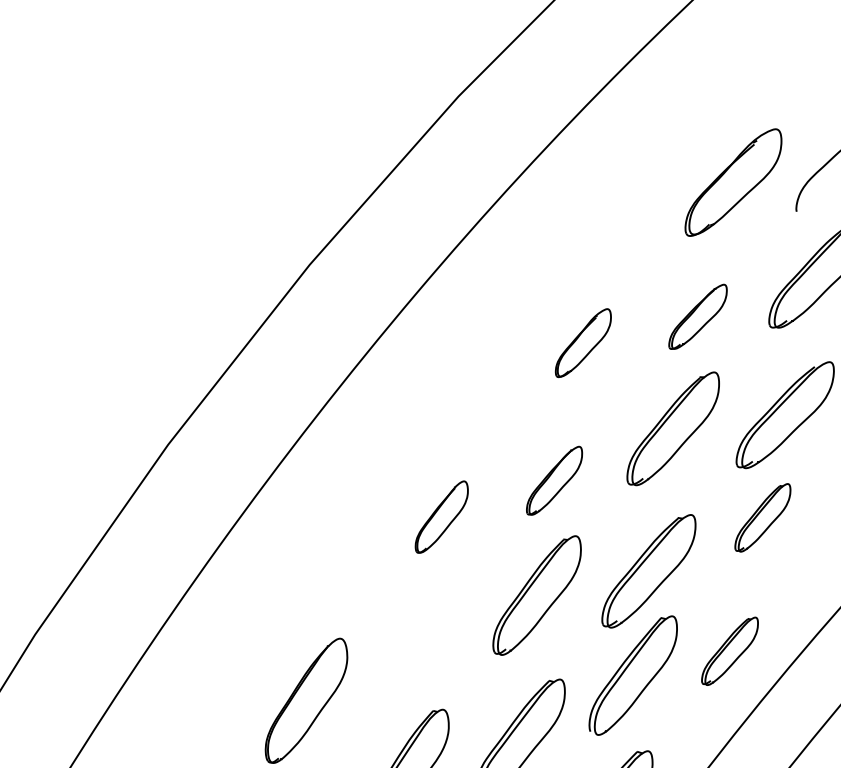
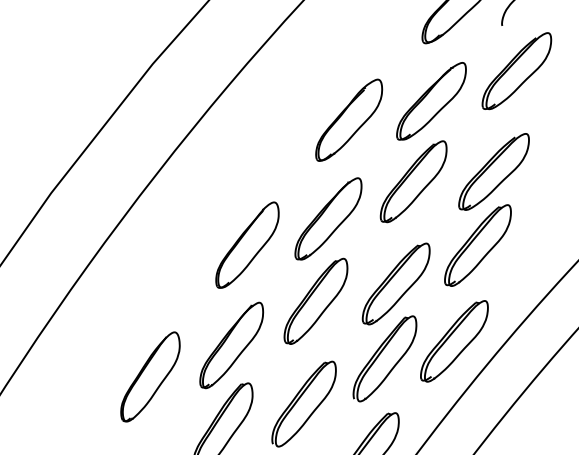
part: (697, 316) -> (431, 101), size x1.67
part: (583, 342) -> (349, 119), size x1.67
part: (554, 480) -> (328, 218), size x1.67
part: (441, 516) -> (247, 244), size x1.67
part: (762, 517) -> (477, 245), size x1.67
part: (729, 651) -> (454, 341), size x1.67
part: (419, 656) -> (231, 345), added

